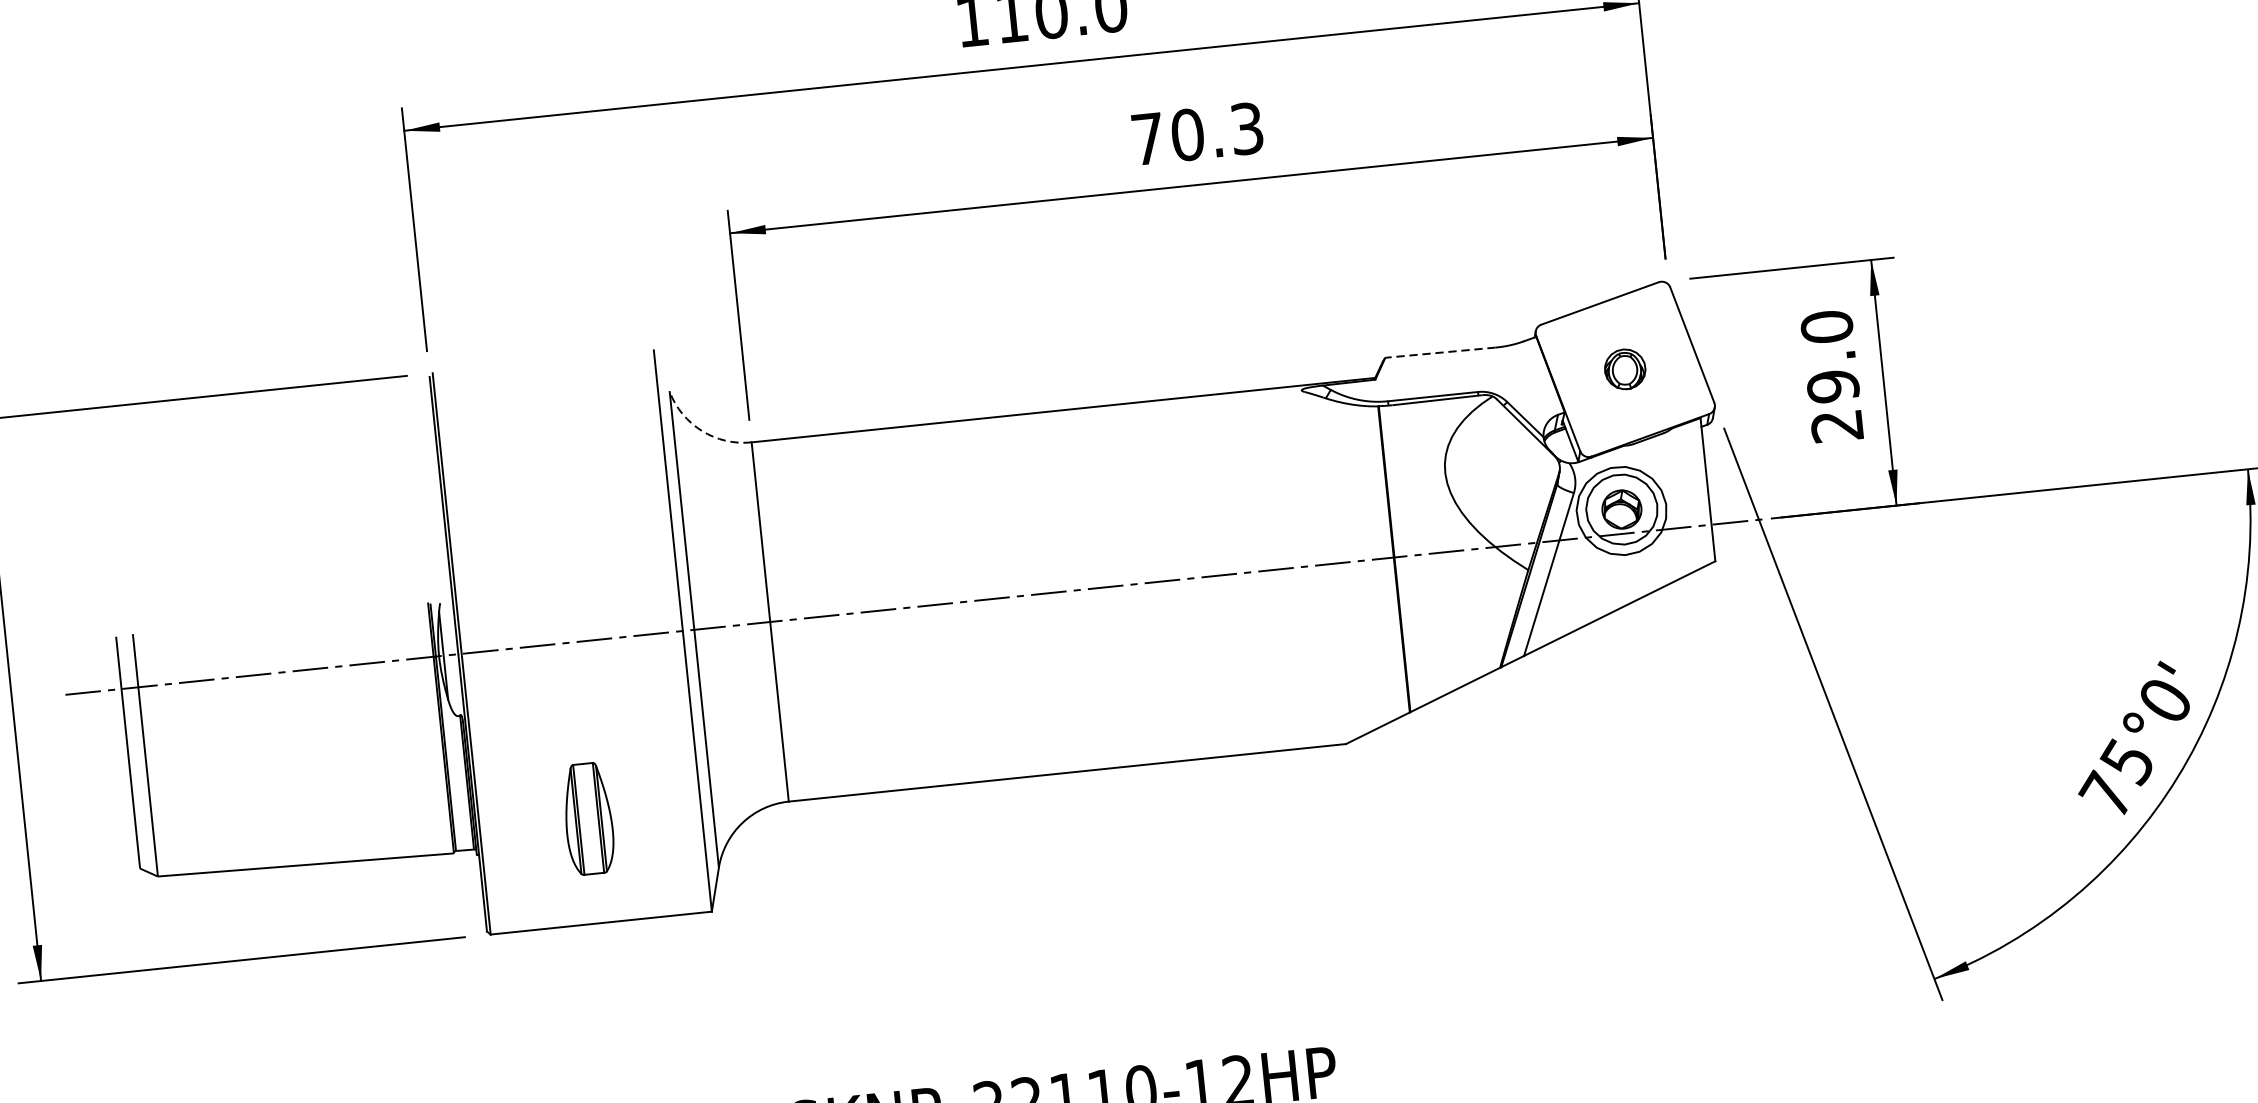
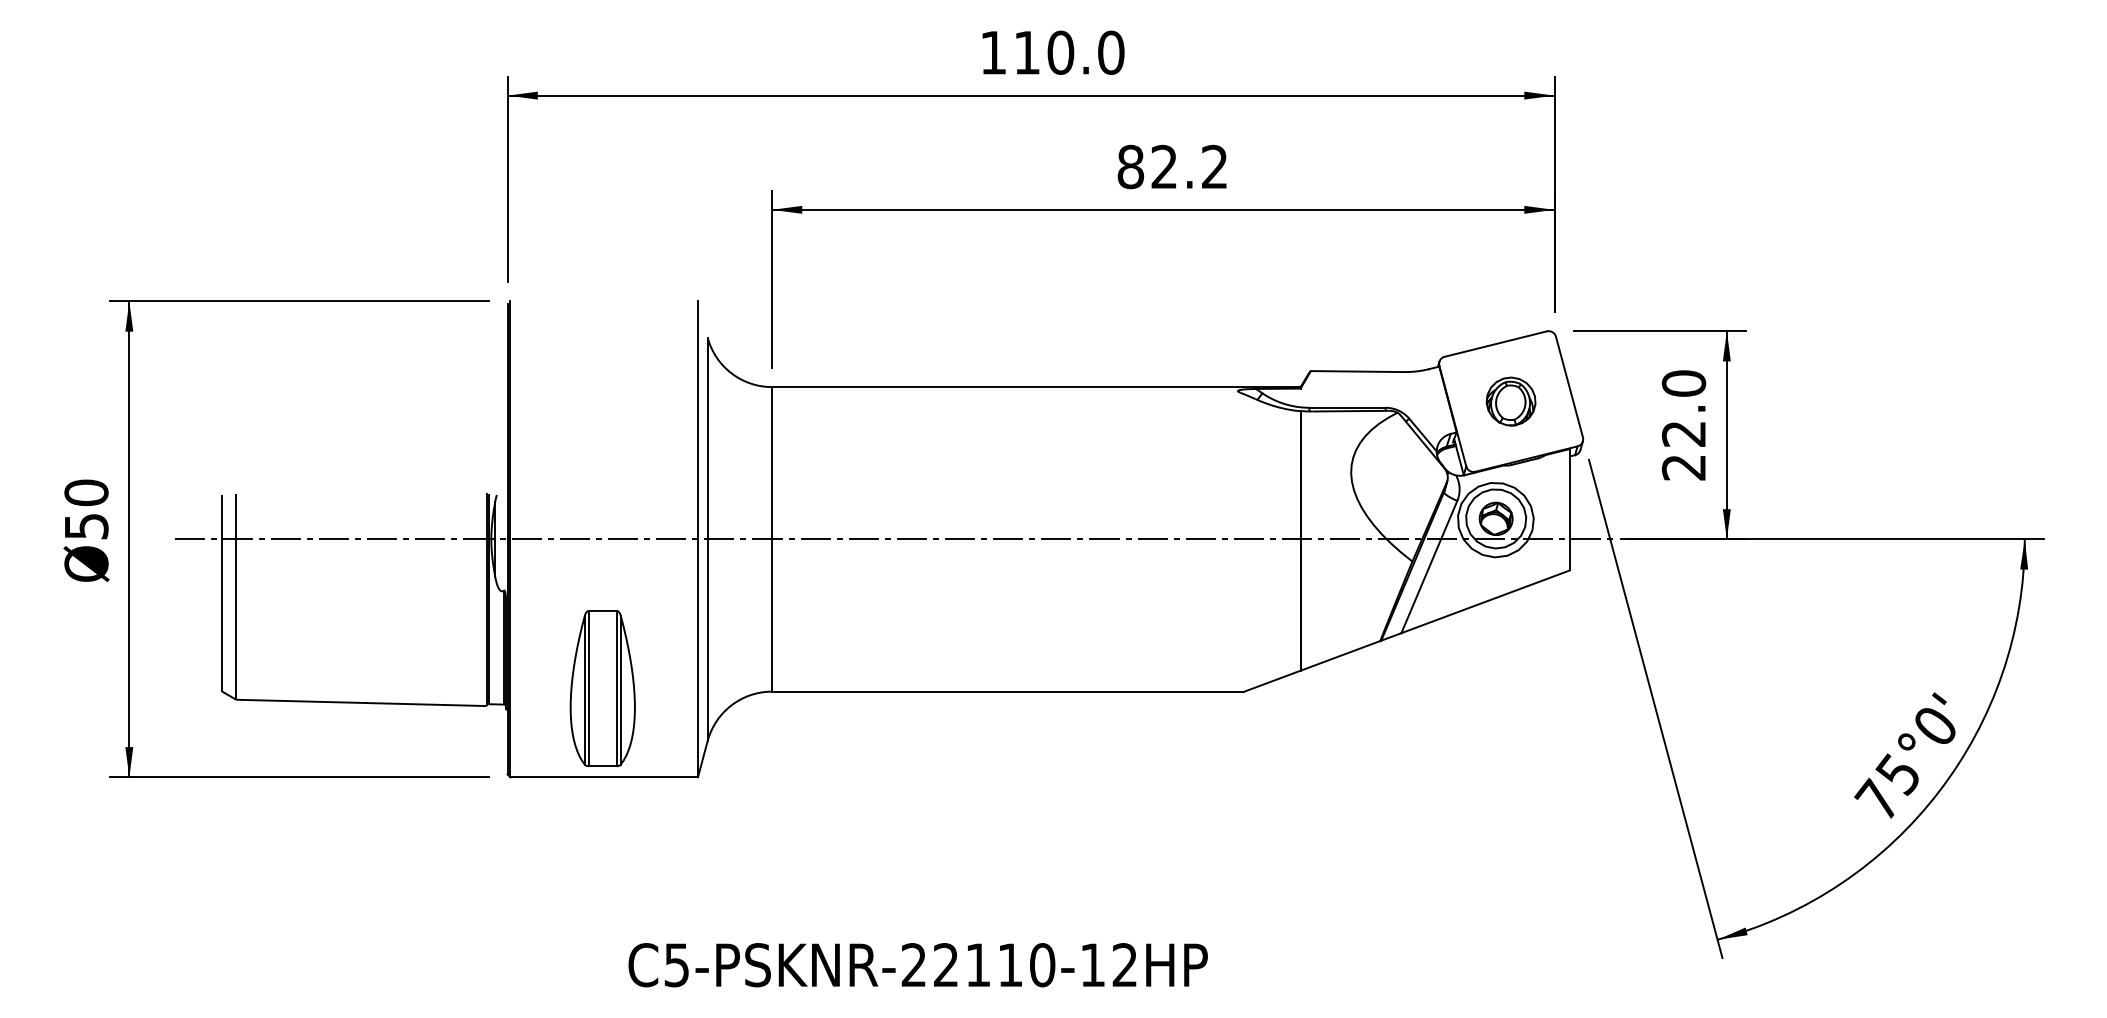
text: (1197, 133) -> (1172, 166), 70.3 -> 82.2
line: (1440, 352) -> (1357, 371), dashed -> solid
part: (1624, 369) -> (1510, 401), size x1.43
text: (1833, 385) -> (1684, 433), 29.0 -> 22.0
arc: (702, 431) -> (731, 373), dashed -> solid
part: (588, 818) -> (602, 688), size x1.67

